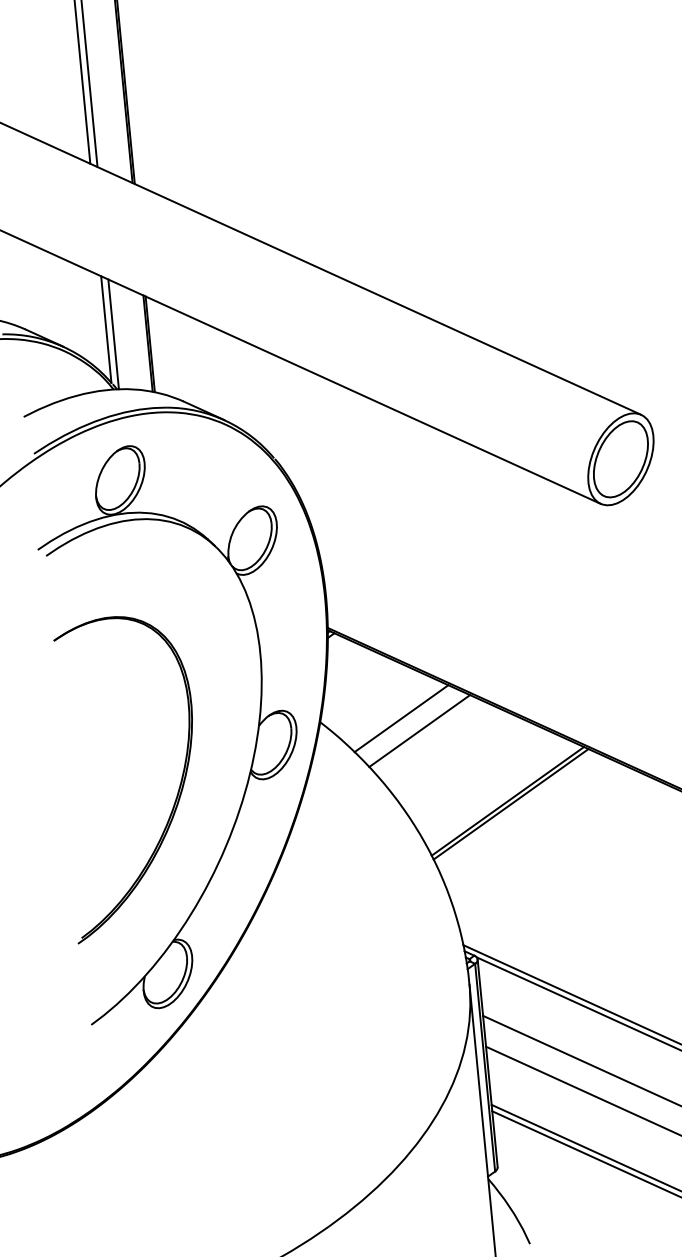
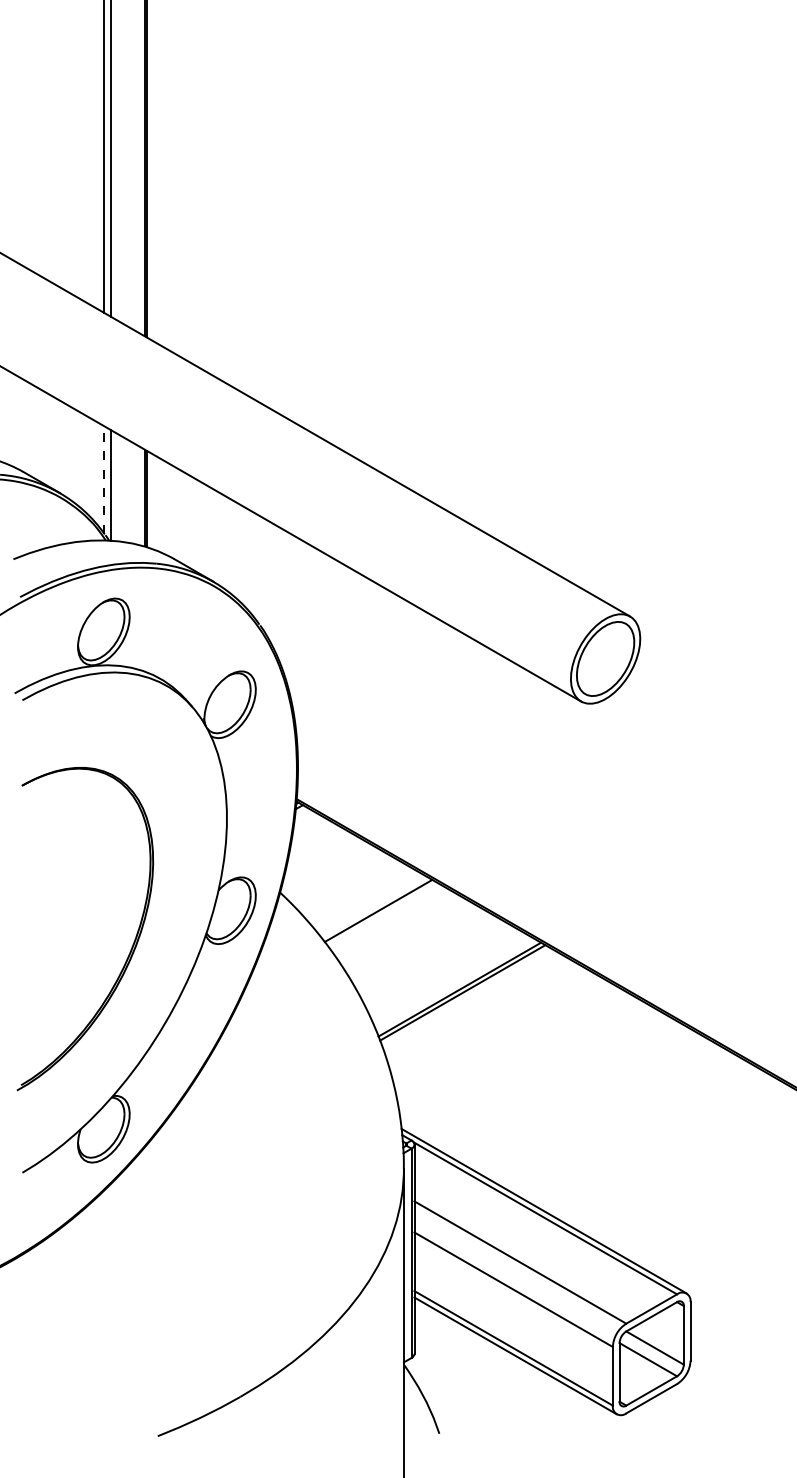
line: (106, 329) -> (104, 479), solid -> dashed
line: (401, 718) -> (361, 896), removed

